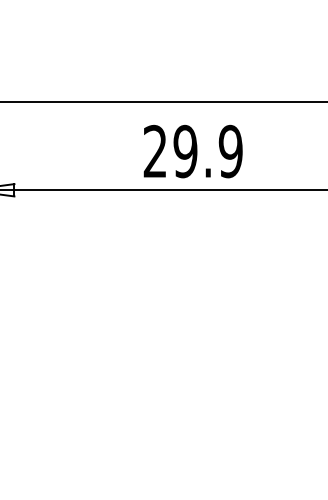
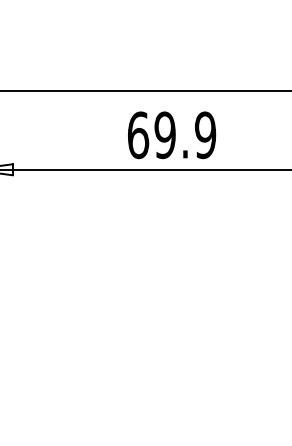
text: (155, 151) -> (138, 135), 29.9 -> 69.9

